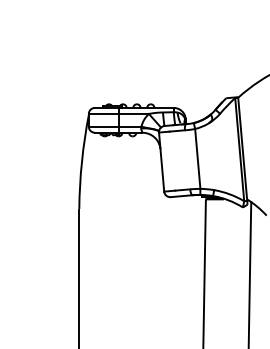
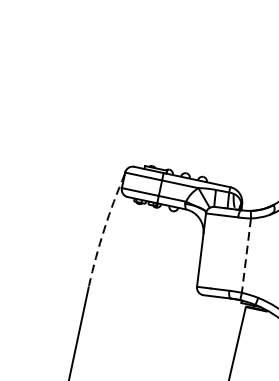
line: (197, 159) -> (245, 256), solid -> dashed
arc: (81, 161) -> (103, 228), solid -> dashed

